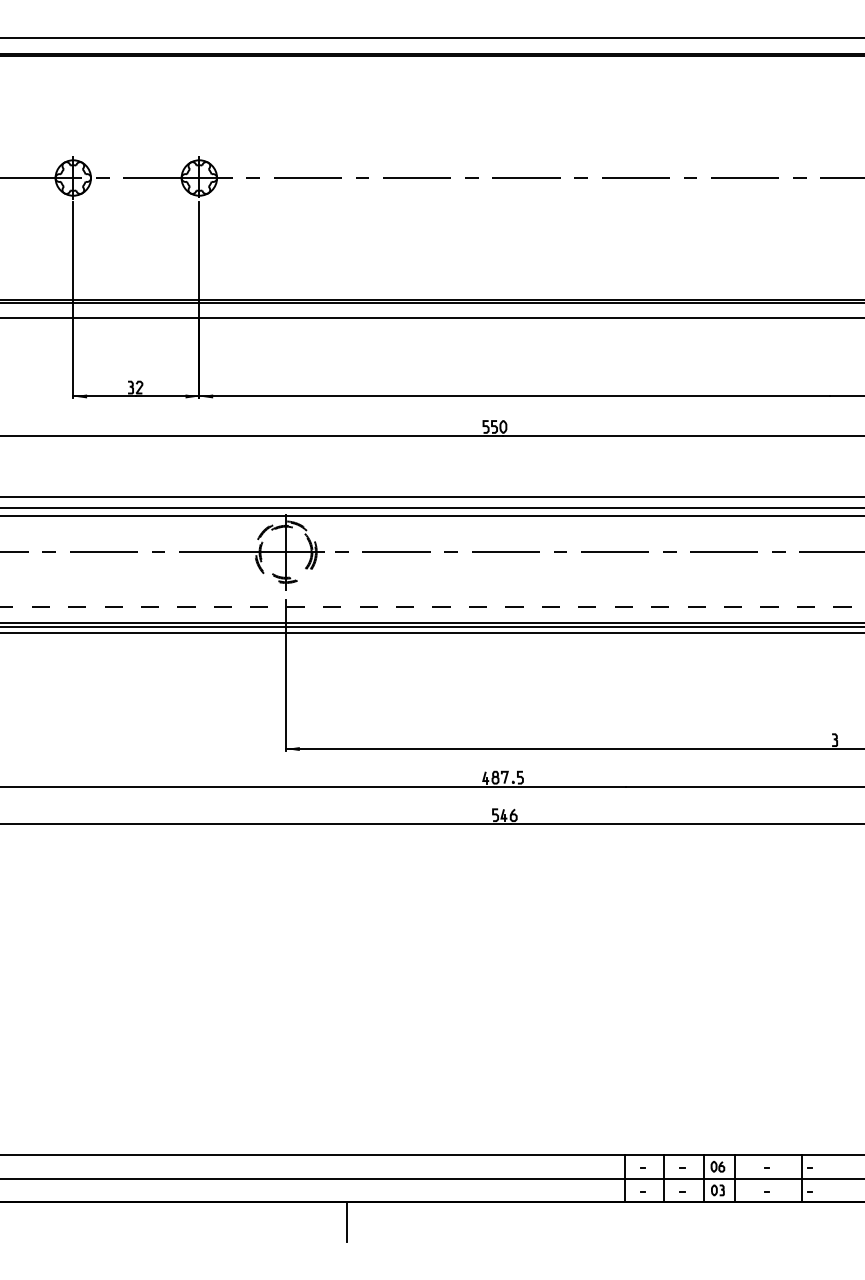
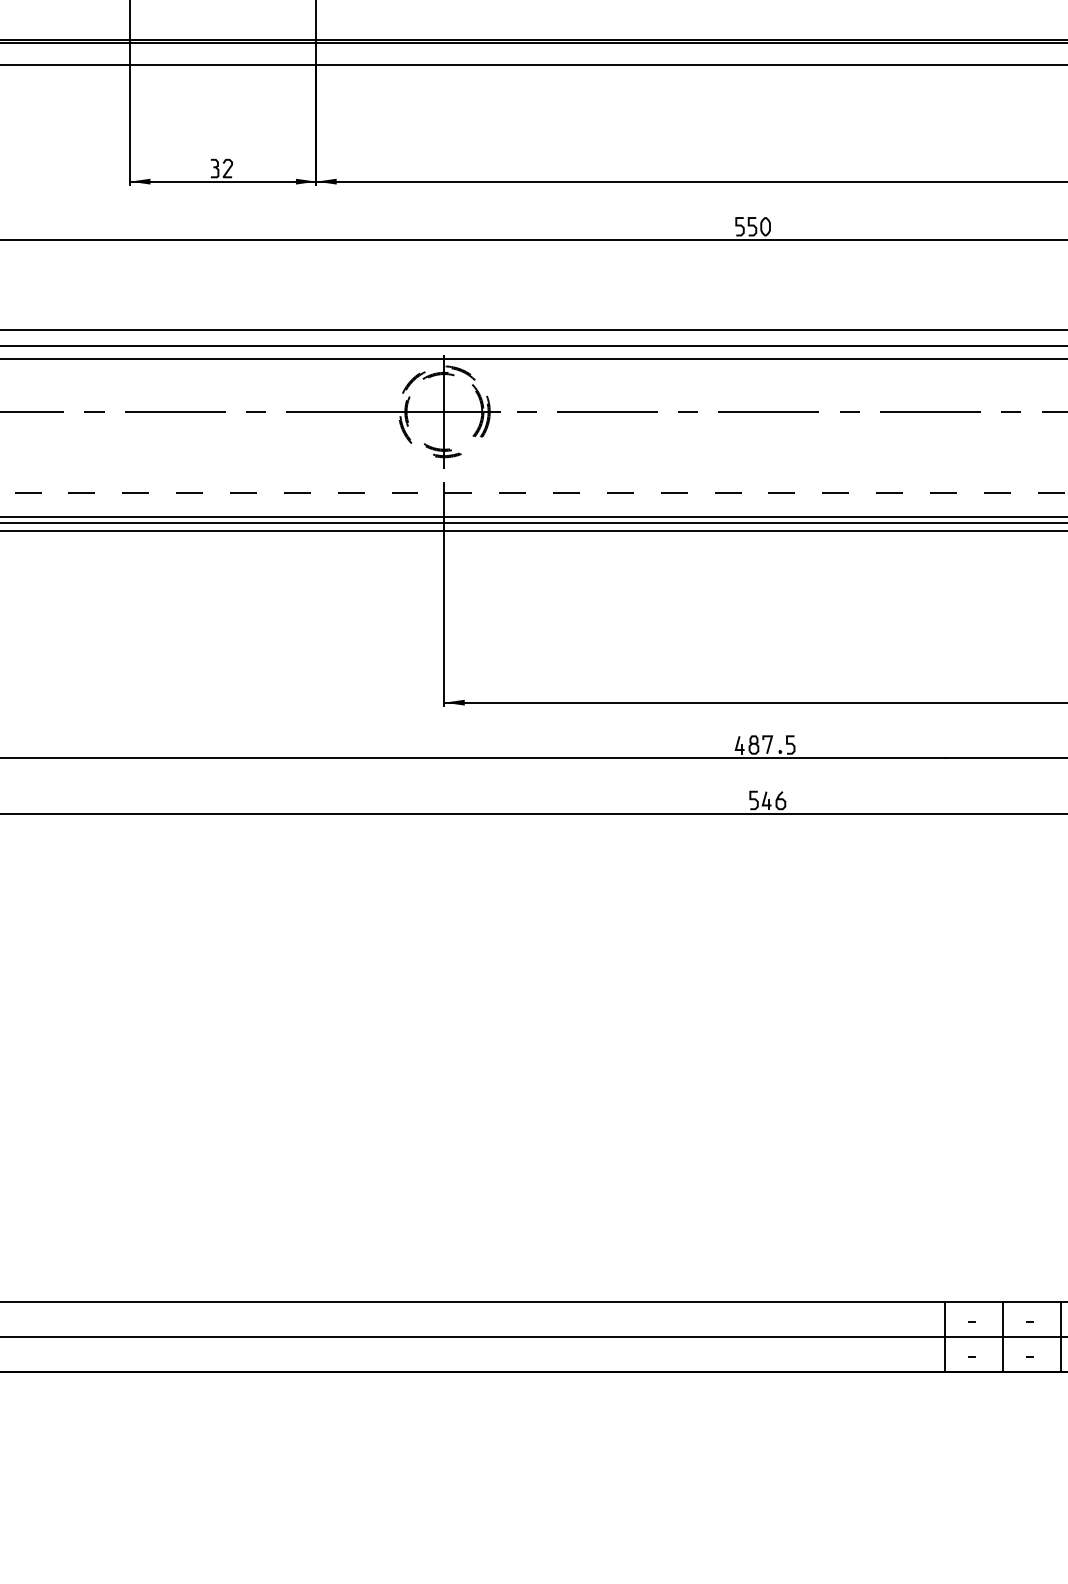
line: (347, 1221) -> (535, 1400), removed

